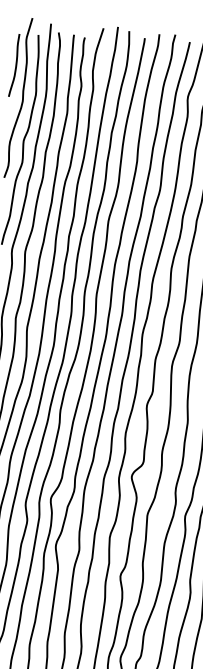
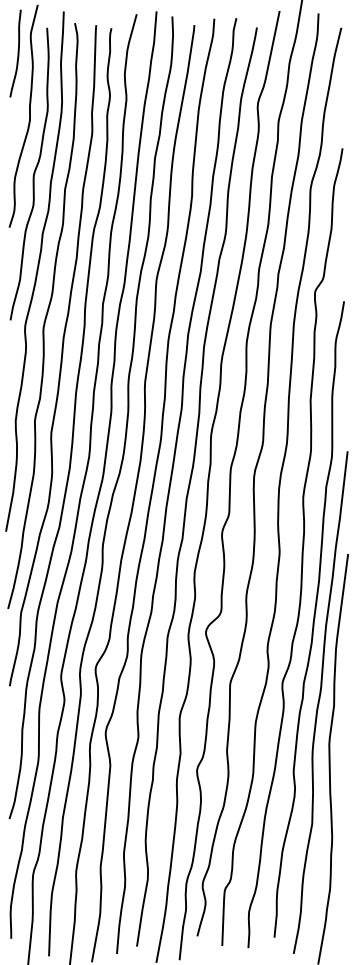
curve: (15, 65) -> (17, 53), moved

